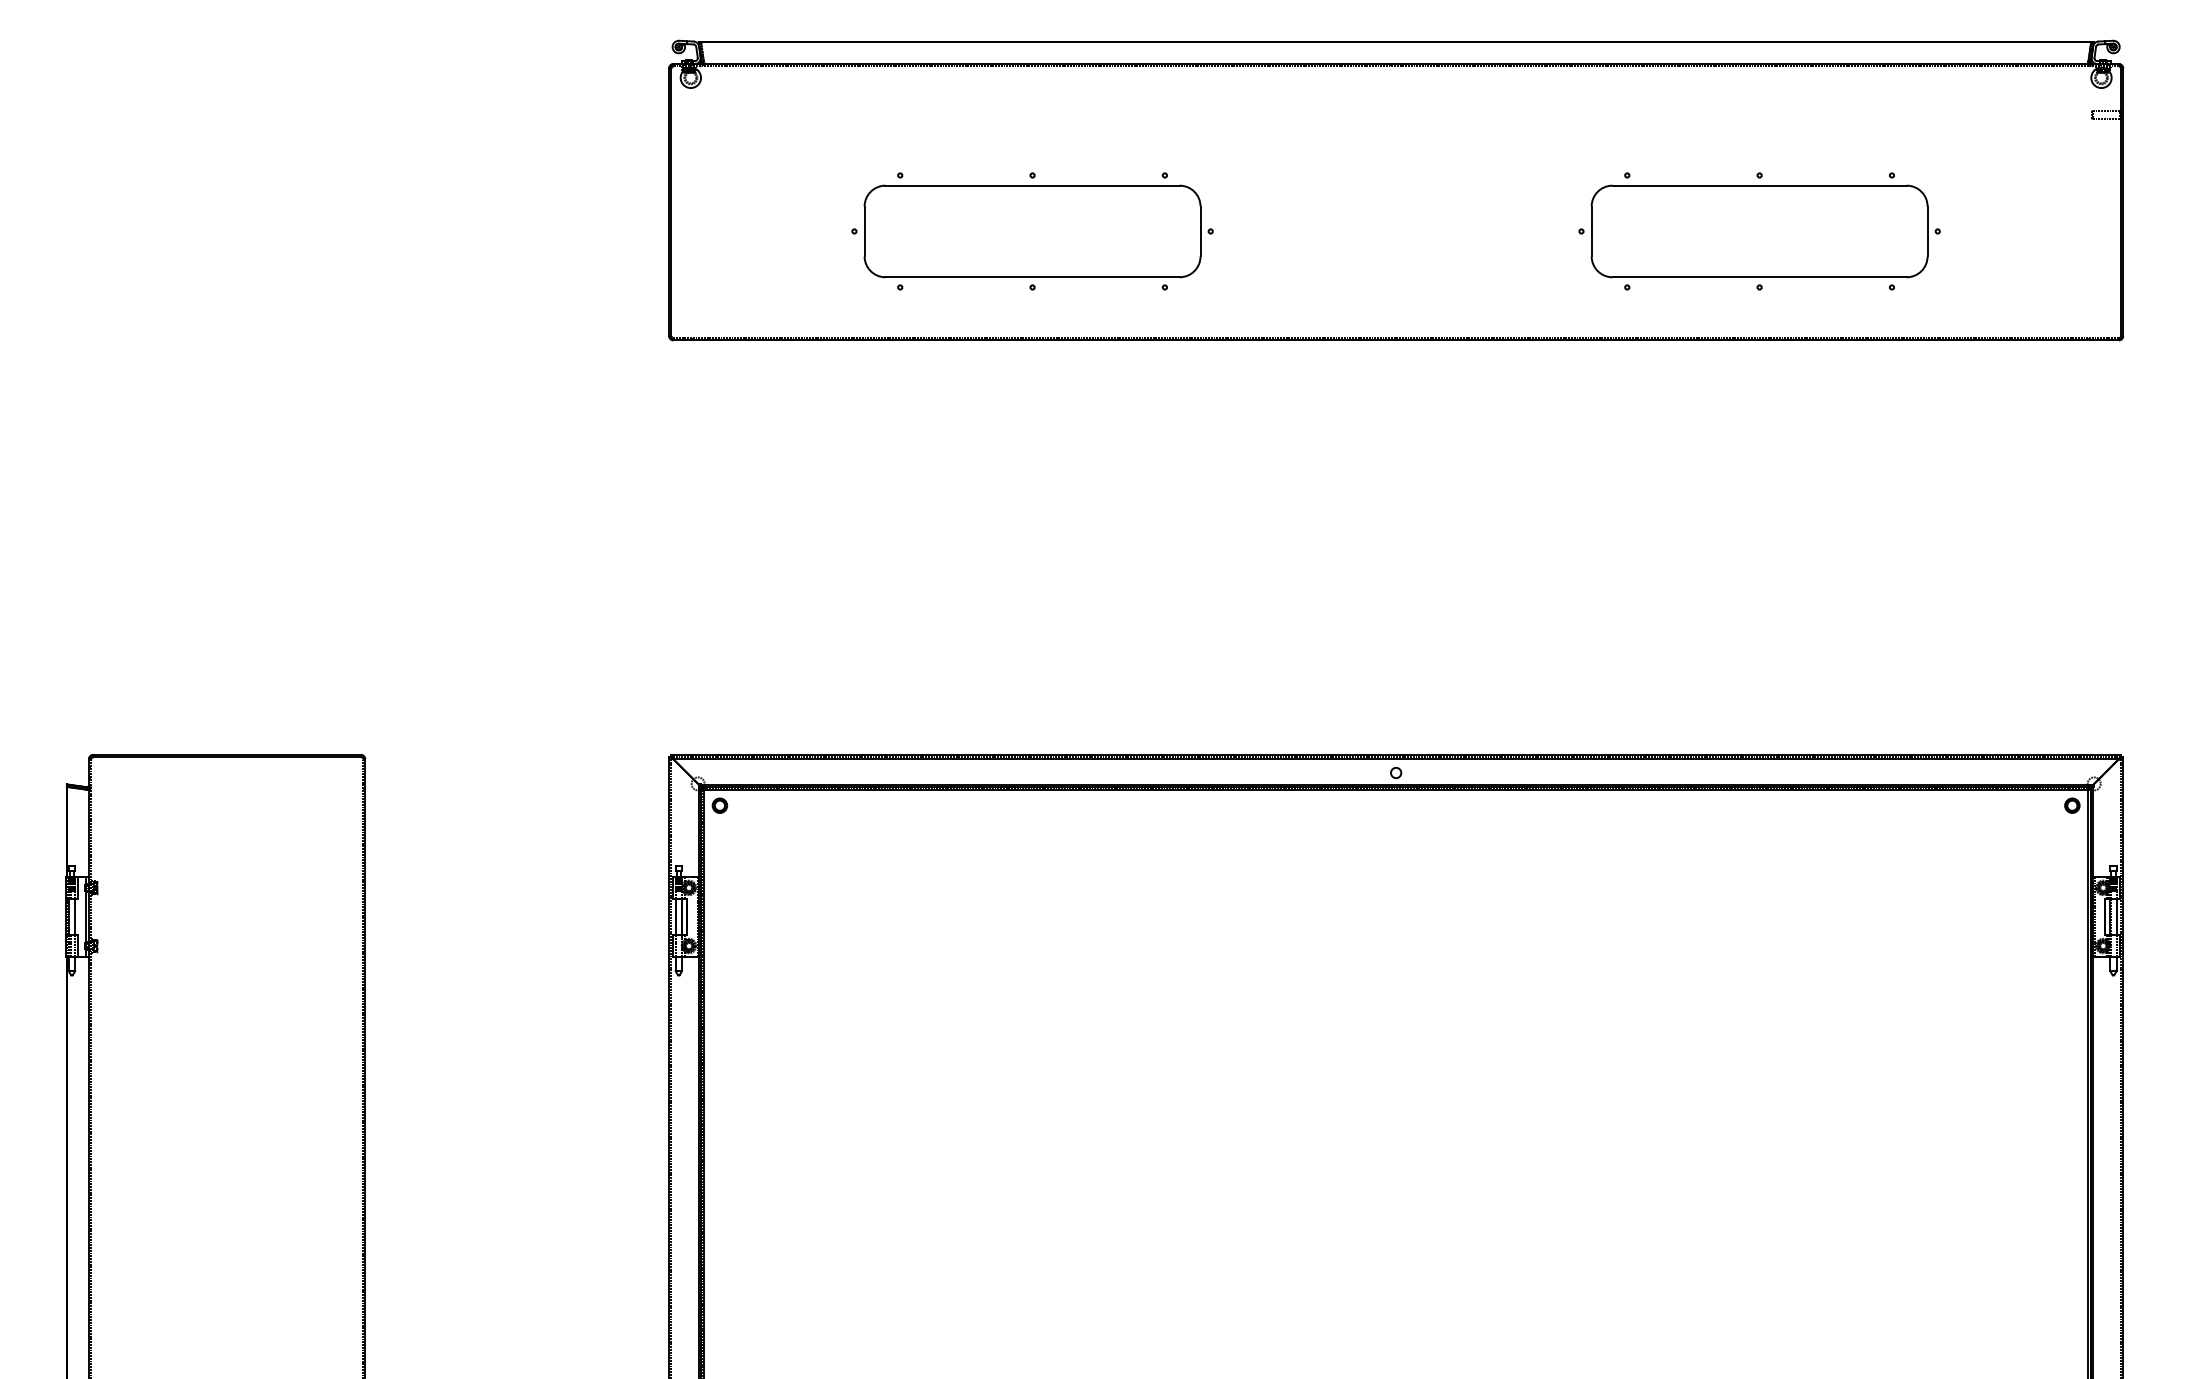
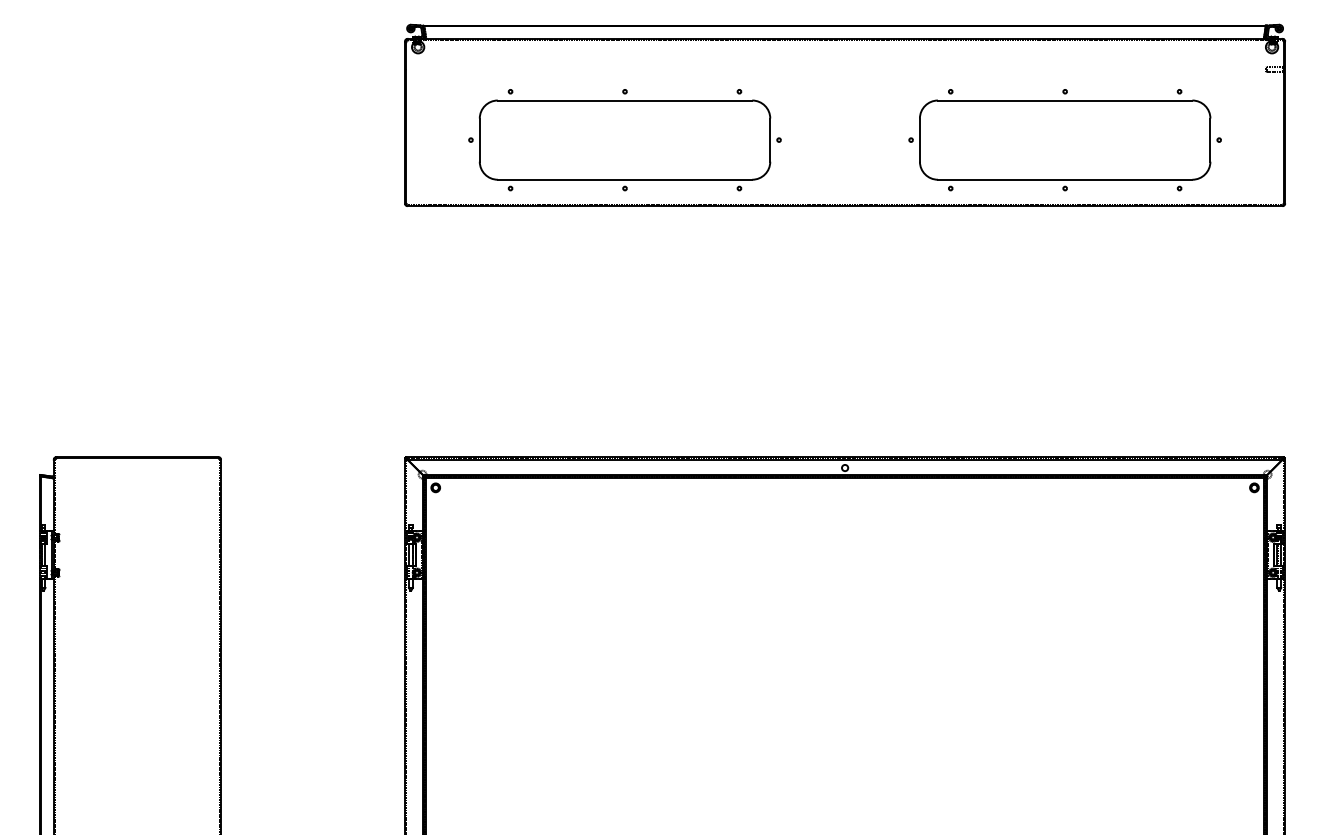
part: (1031, 231) -> (624, 140), size x1.43
part: (1758, 231) -> (1064, 140), size x1.43

